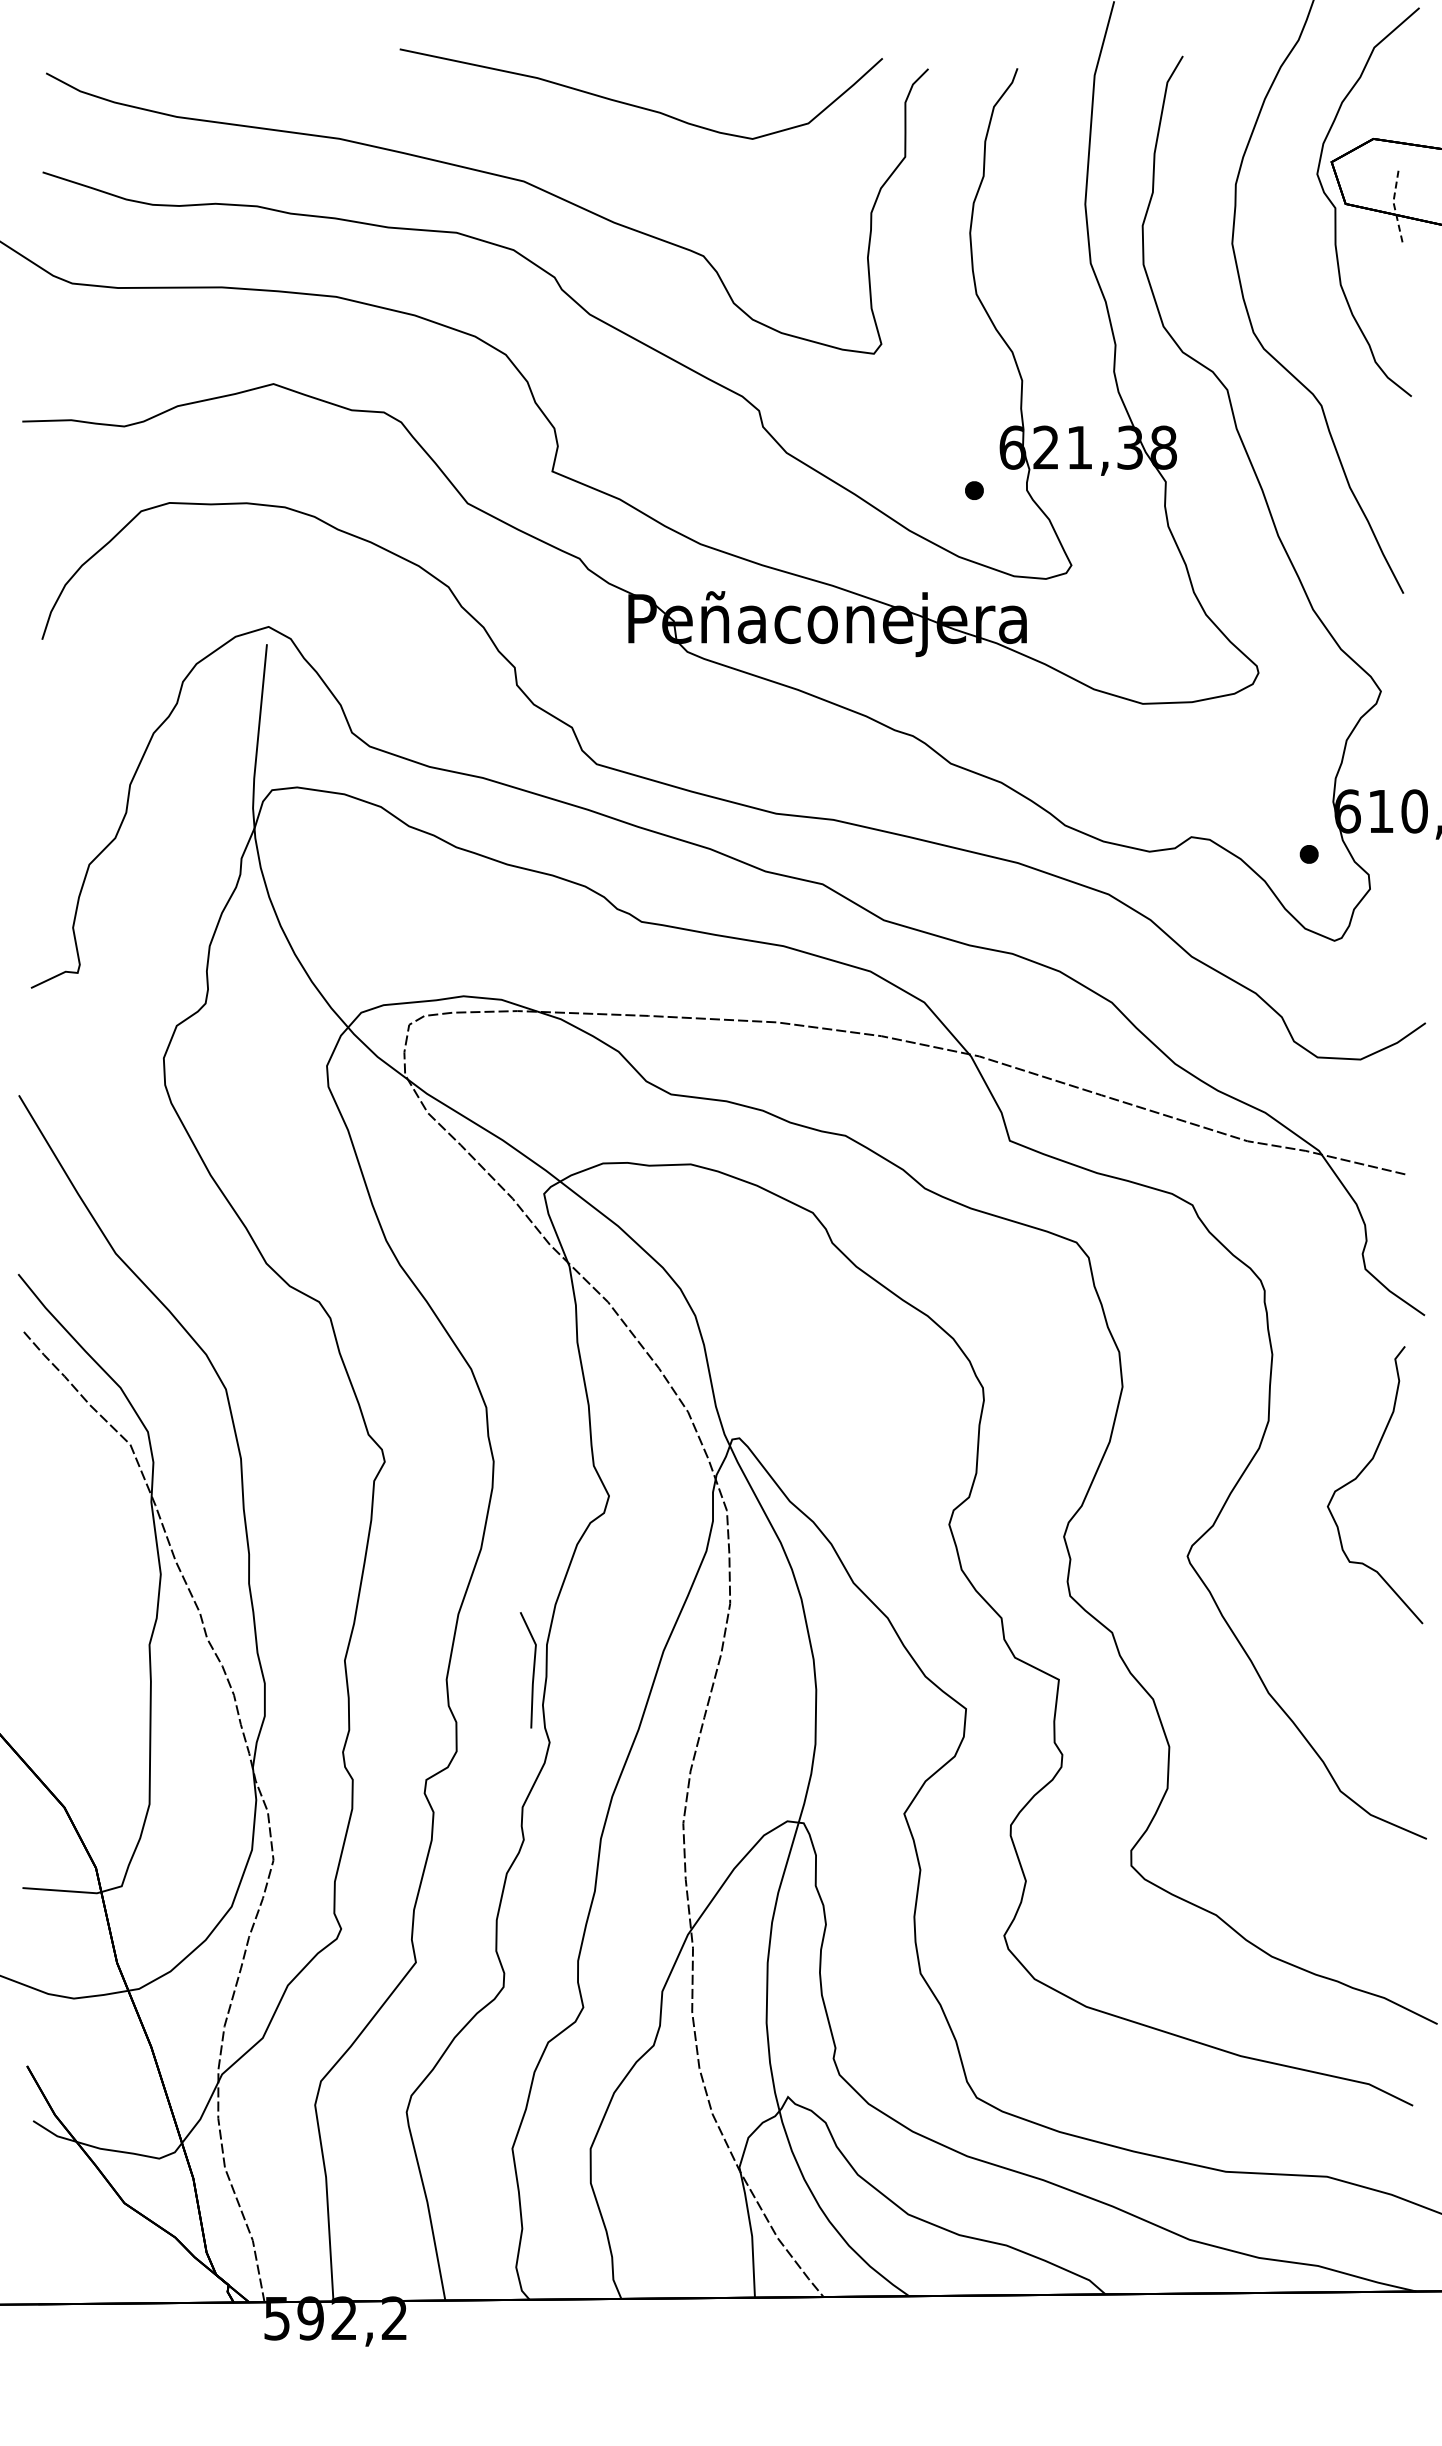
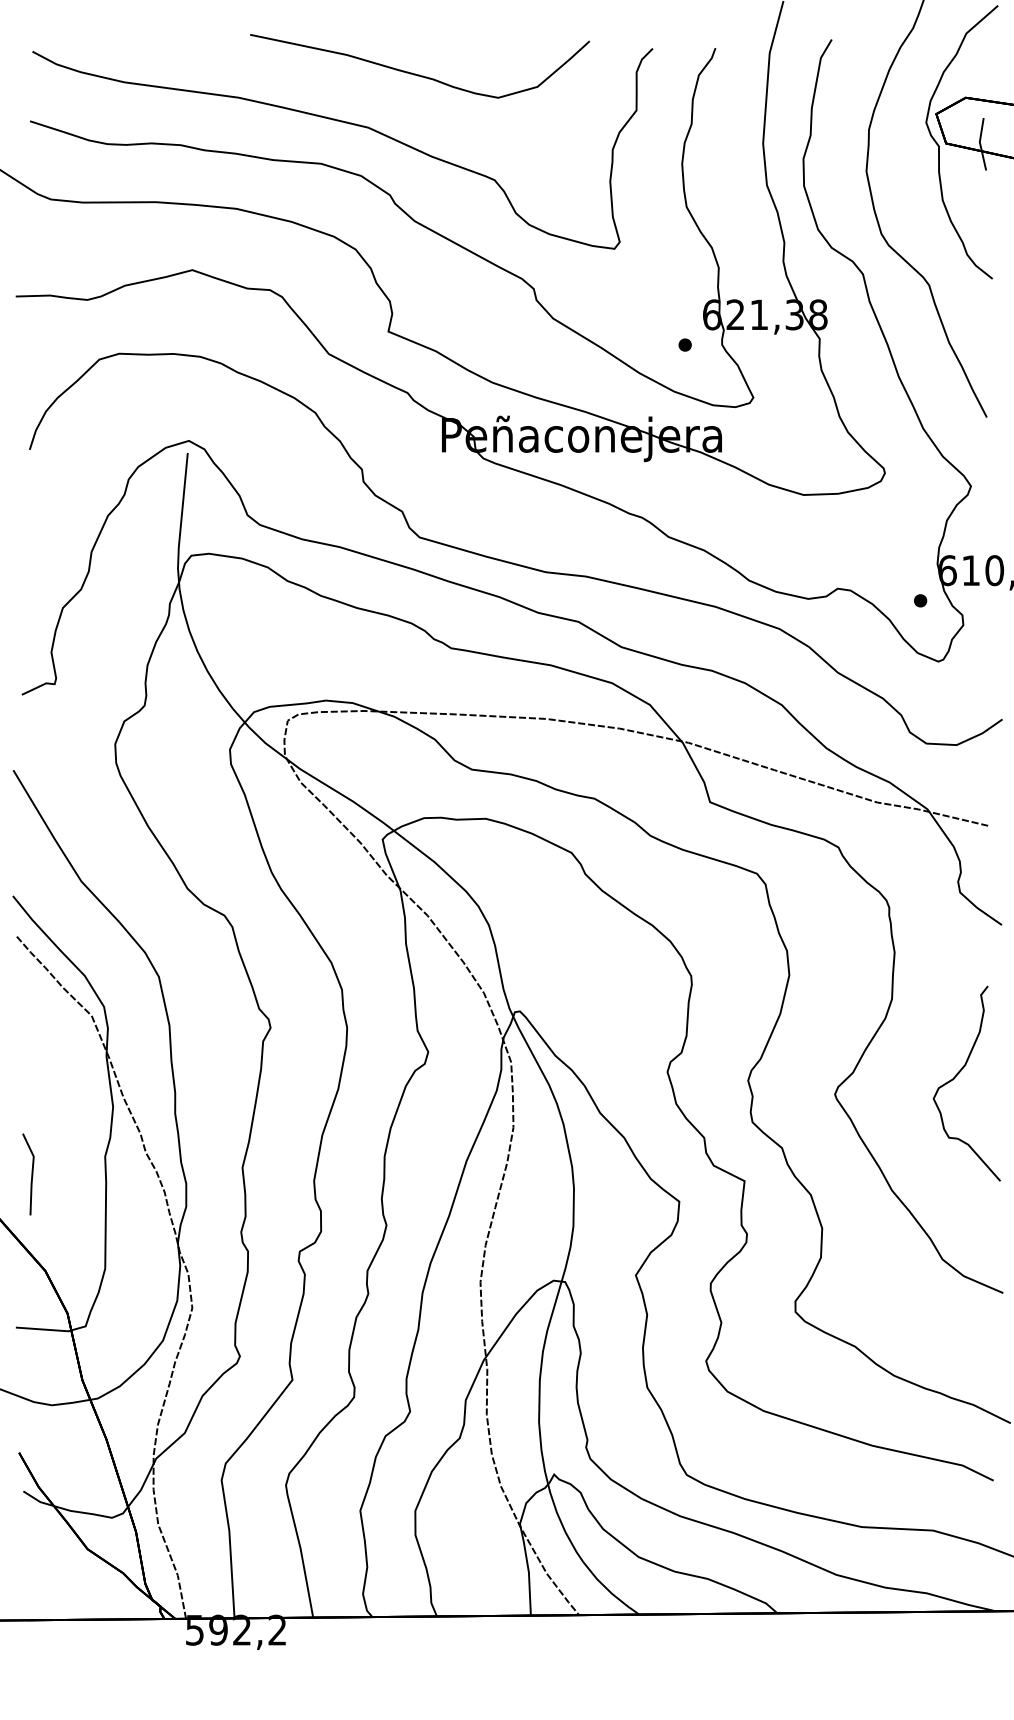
curve: (637, 105) -> (417, 74), moved
line: (1394, 204) -> (980, 143), dashed -> solid
curve: (1362, 1472) -> (958, 1074), moved
line: (532, 1672) -> (31, 1176), moved

